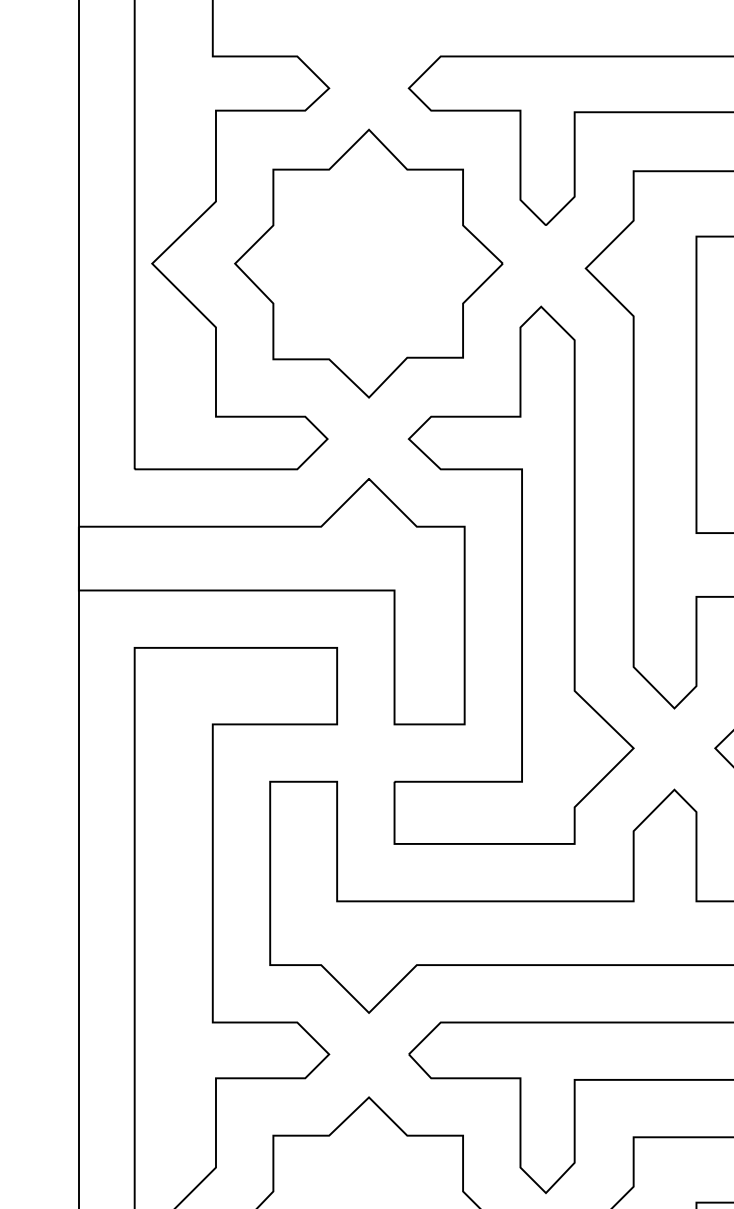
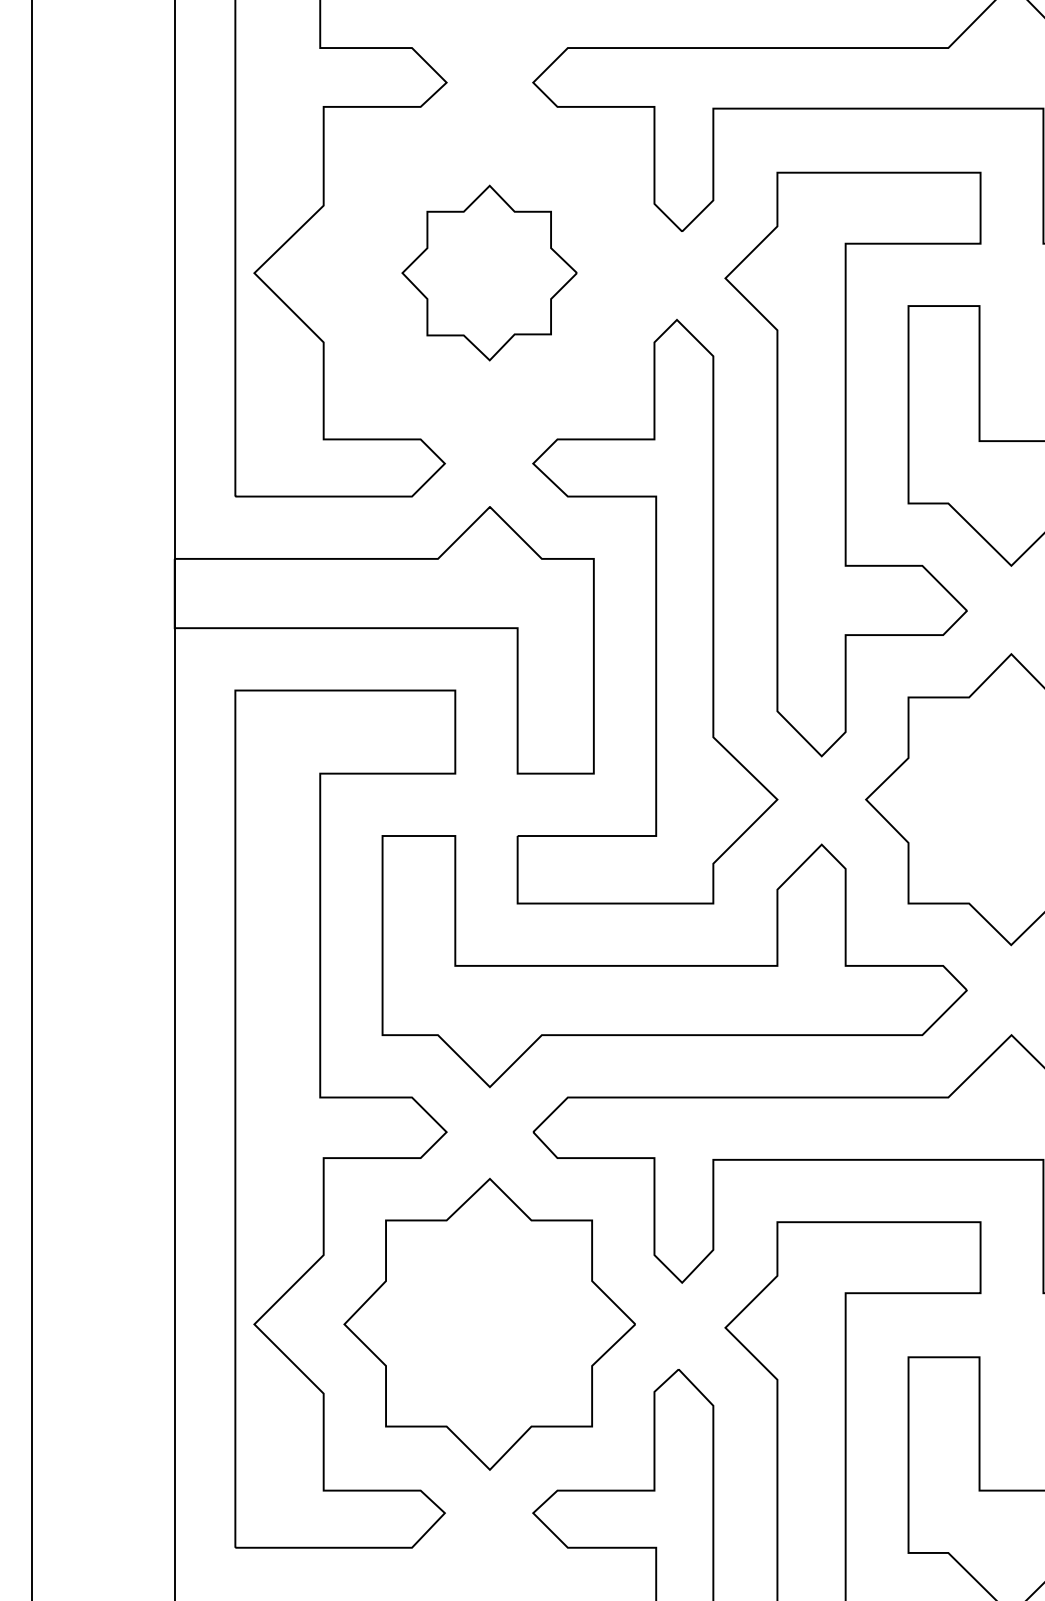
part: (368, 263) -> (489, 272), size x0.6

